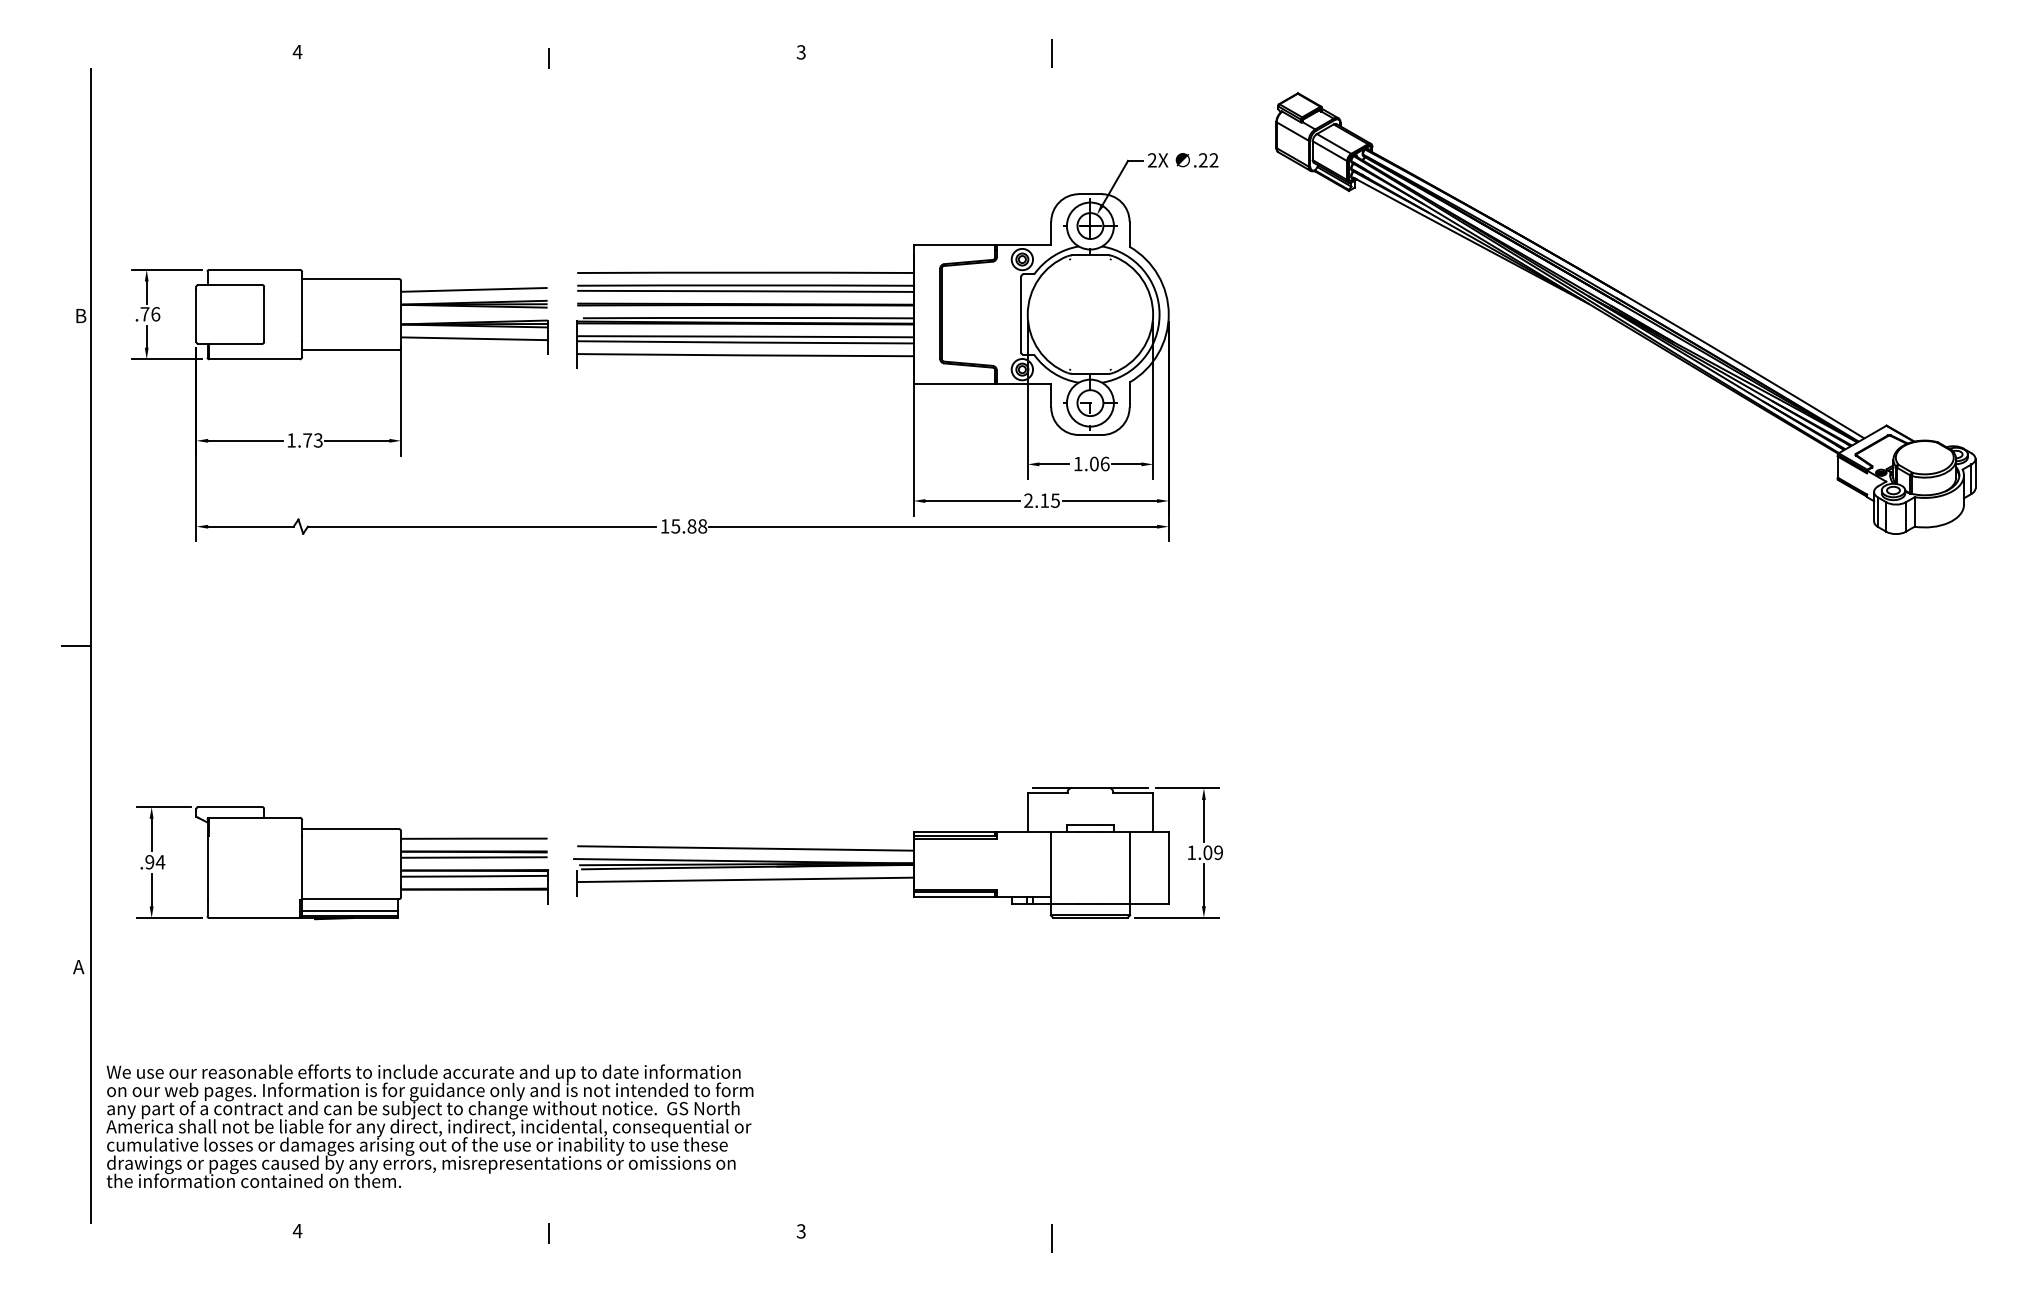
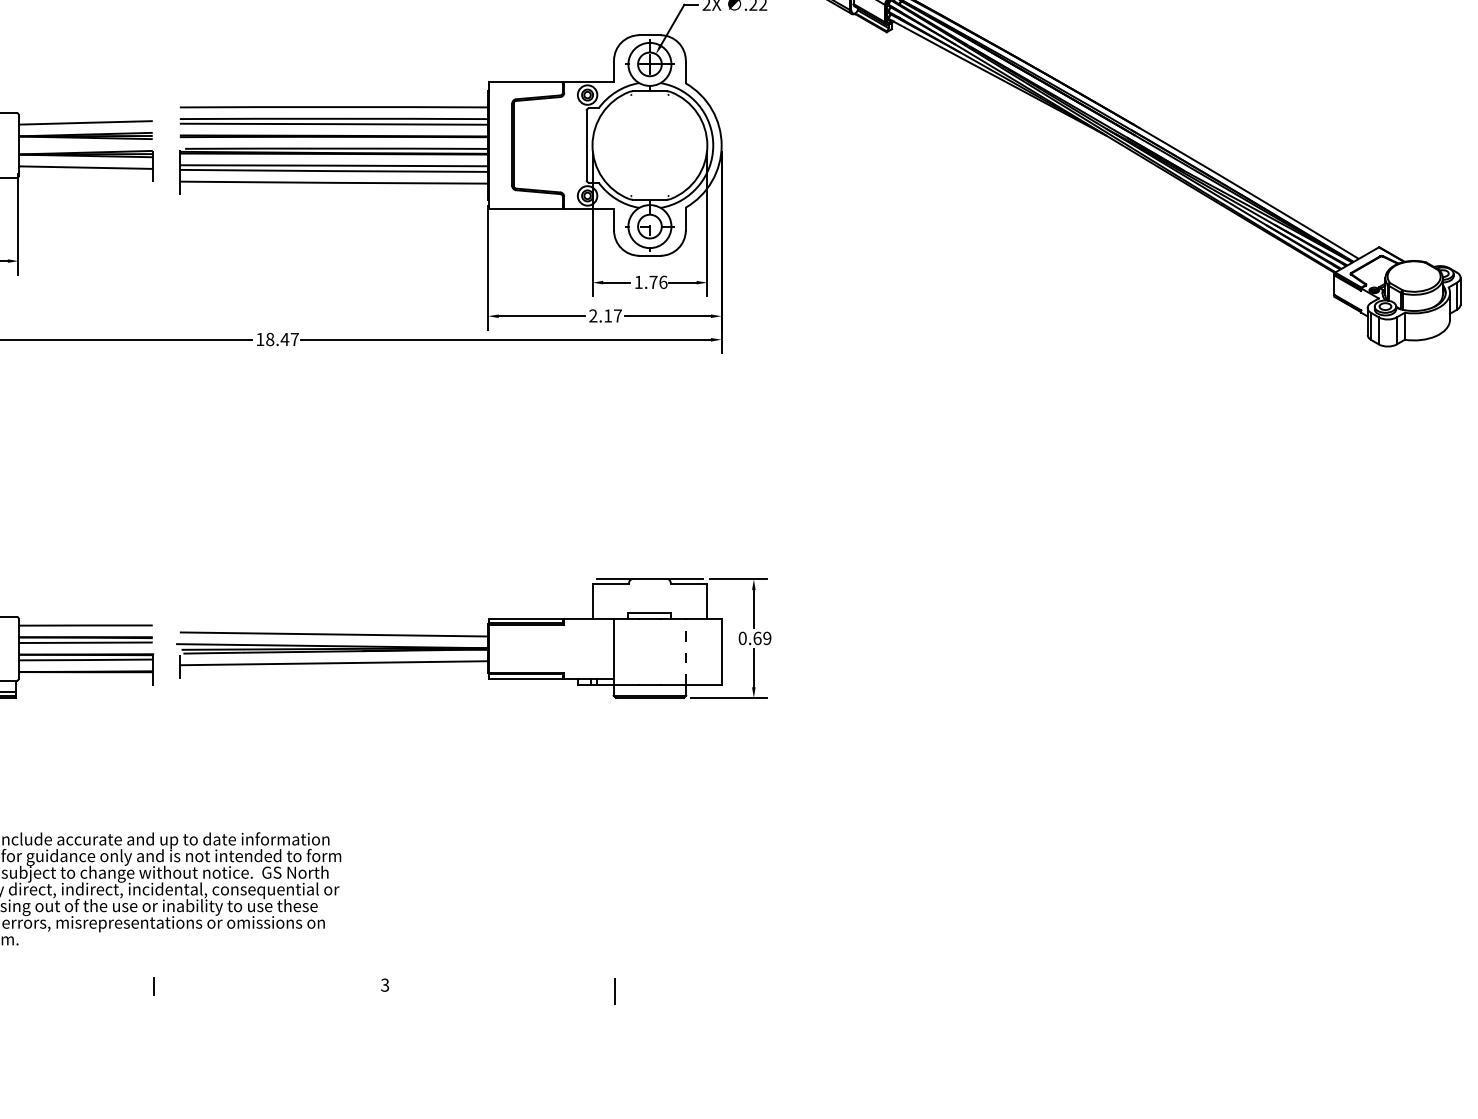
text: (1094, 463) -> (653, 281), 1.06 -> 1.76
text: (1055, 500) -> (617, 315), 2.15 -> 2.17
text: (689, 526) -> (282, 339), 15.88 -> 18.47
text: (1199, 852) -> (749, 638), 1.09 -> 0.69
line: (1129, 867) -> (685, 651), solid -> dashed

